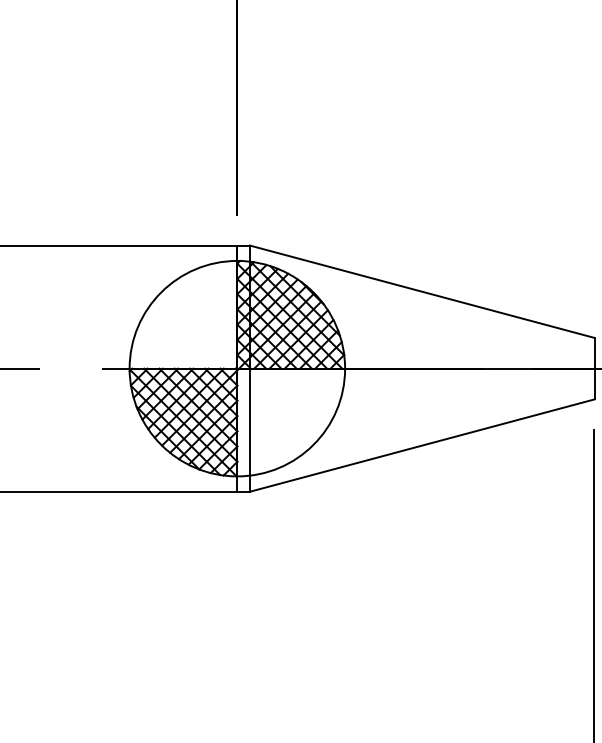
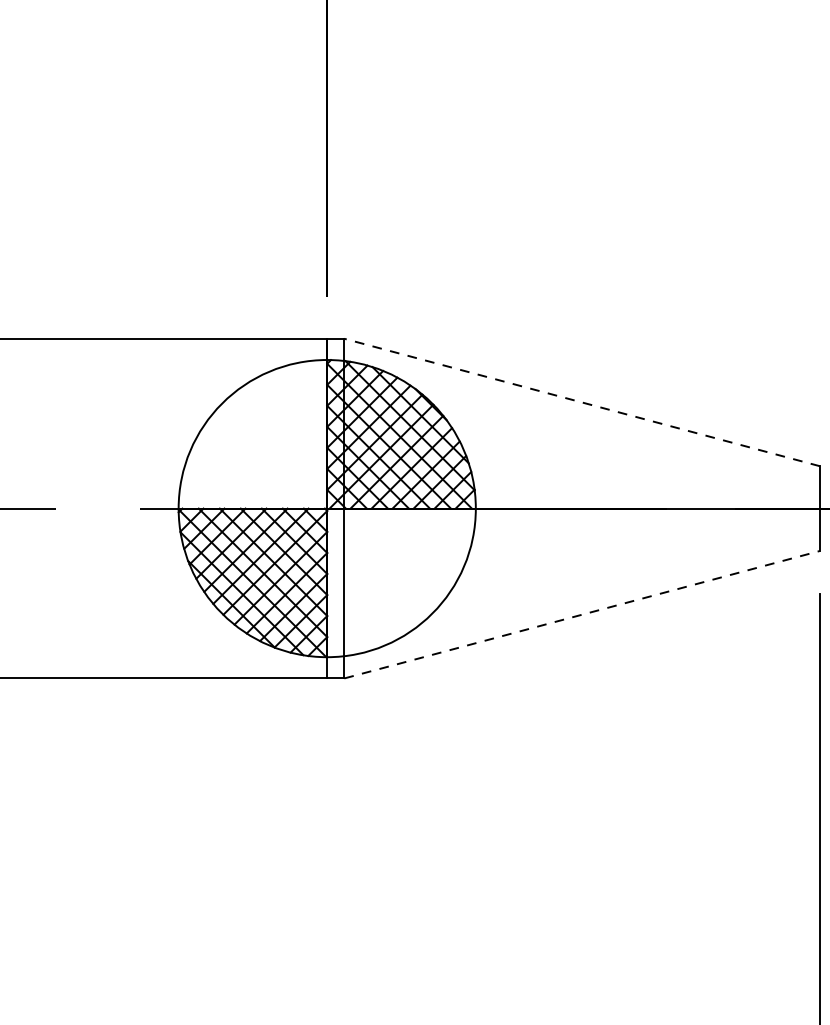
line: (421, 291) -> (581, 402), solid -> dashed
line: (422, 445) -> (582, 614), solid -> dashed

